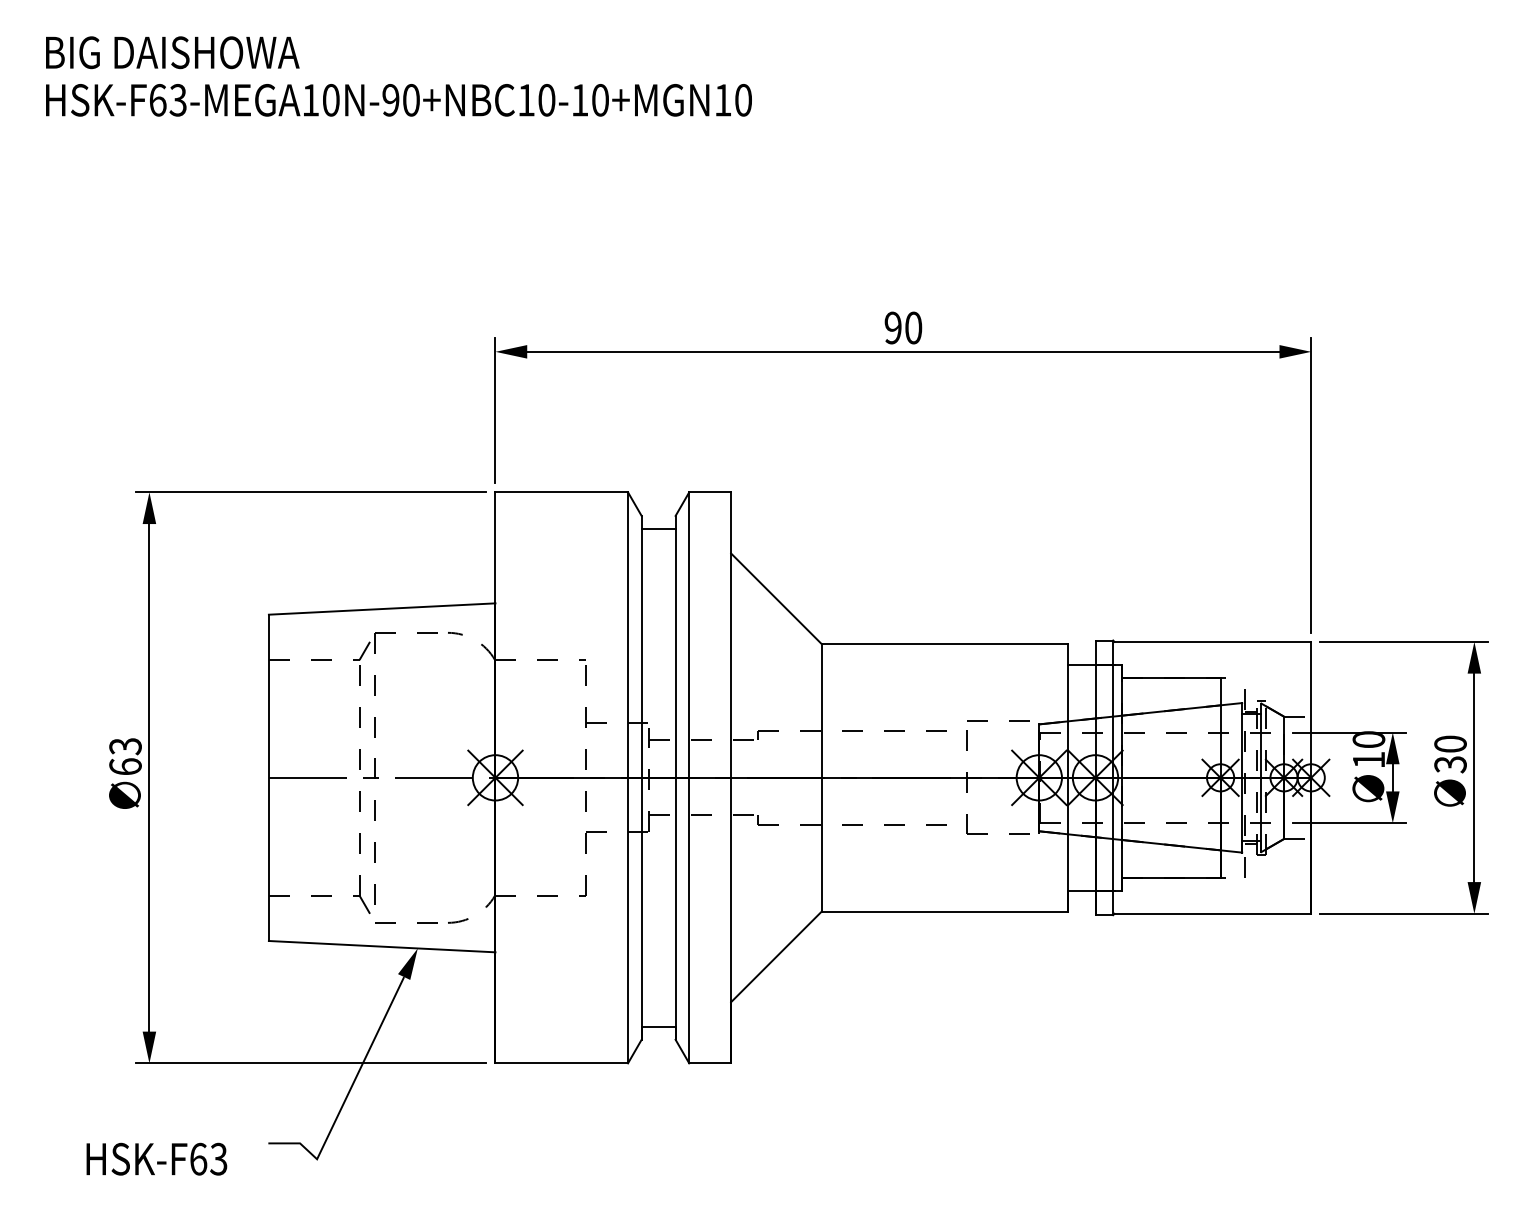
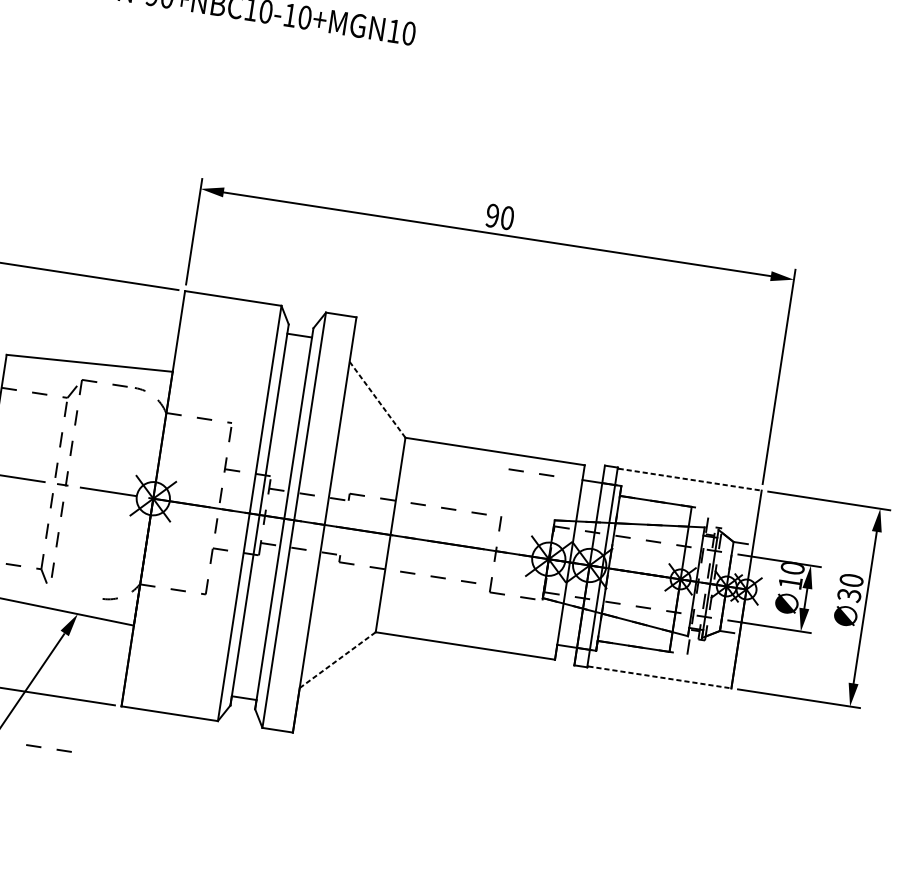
line: (776, 599) -> (377, 400), solid -> dashed
line: (1213, 641) -> (690, 479), solid -> dashed
line: (987, 720) -> (523, 471), moved
line: (1213, 913) -> (660, 677), solid -> dashed
line: (395, 922) -> (40, 746), moved
line: (776, 956) -> (337, 659), solid -> dashed

